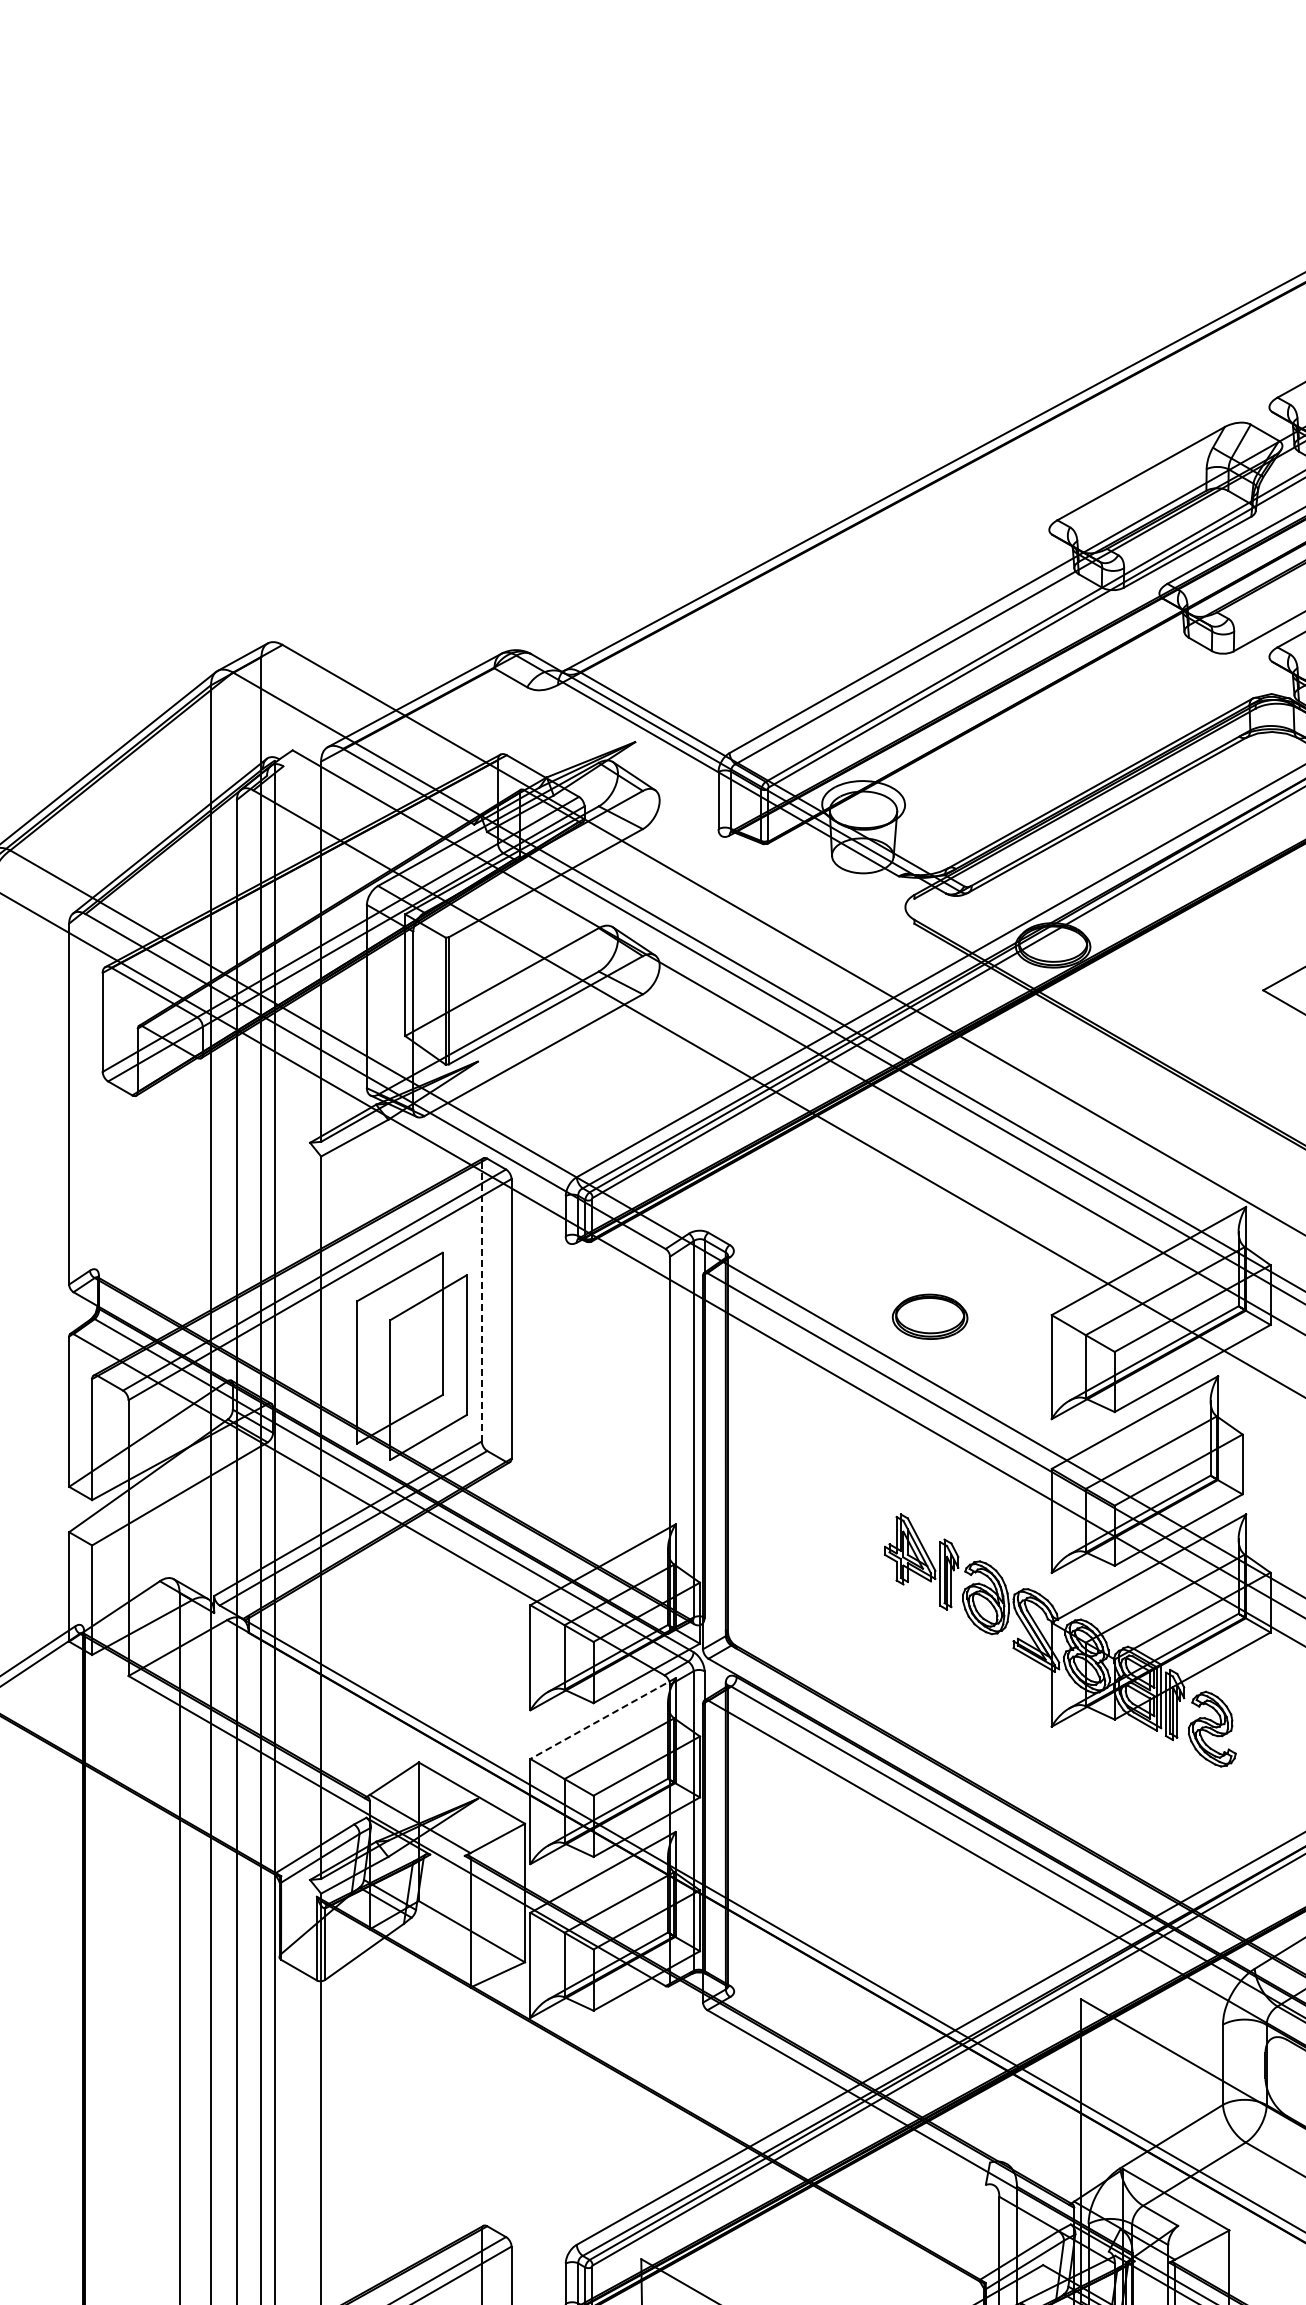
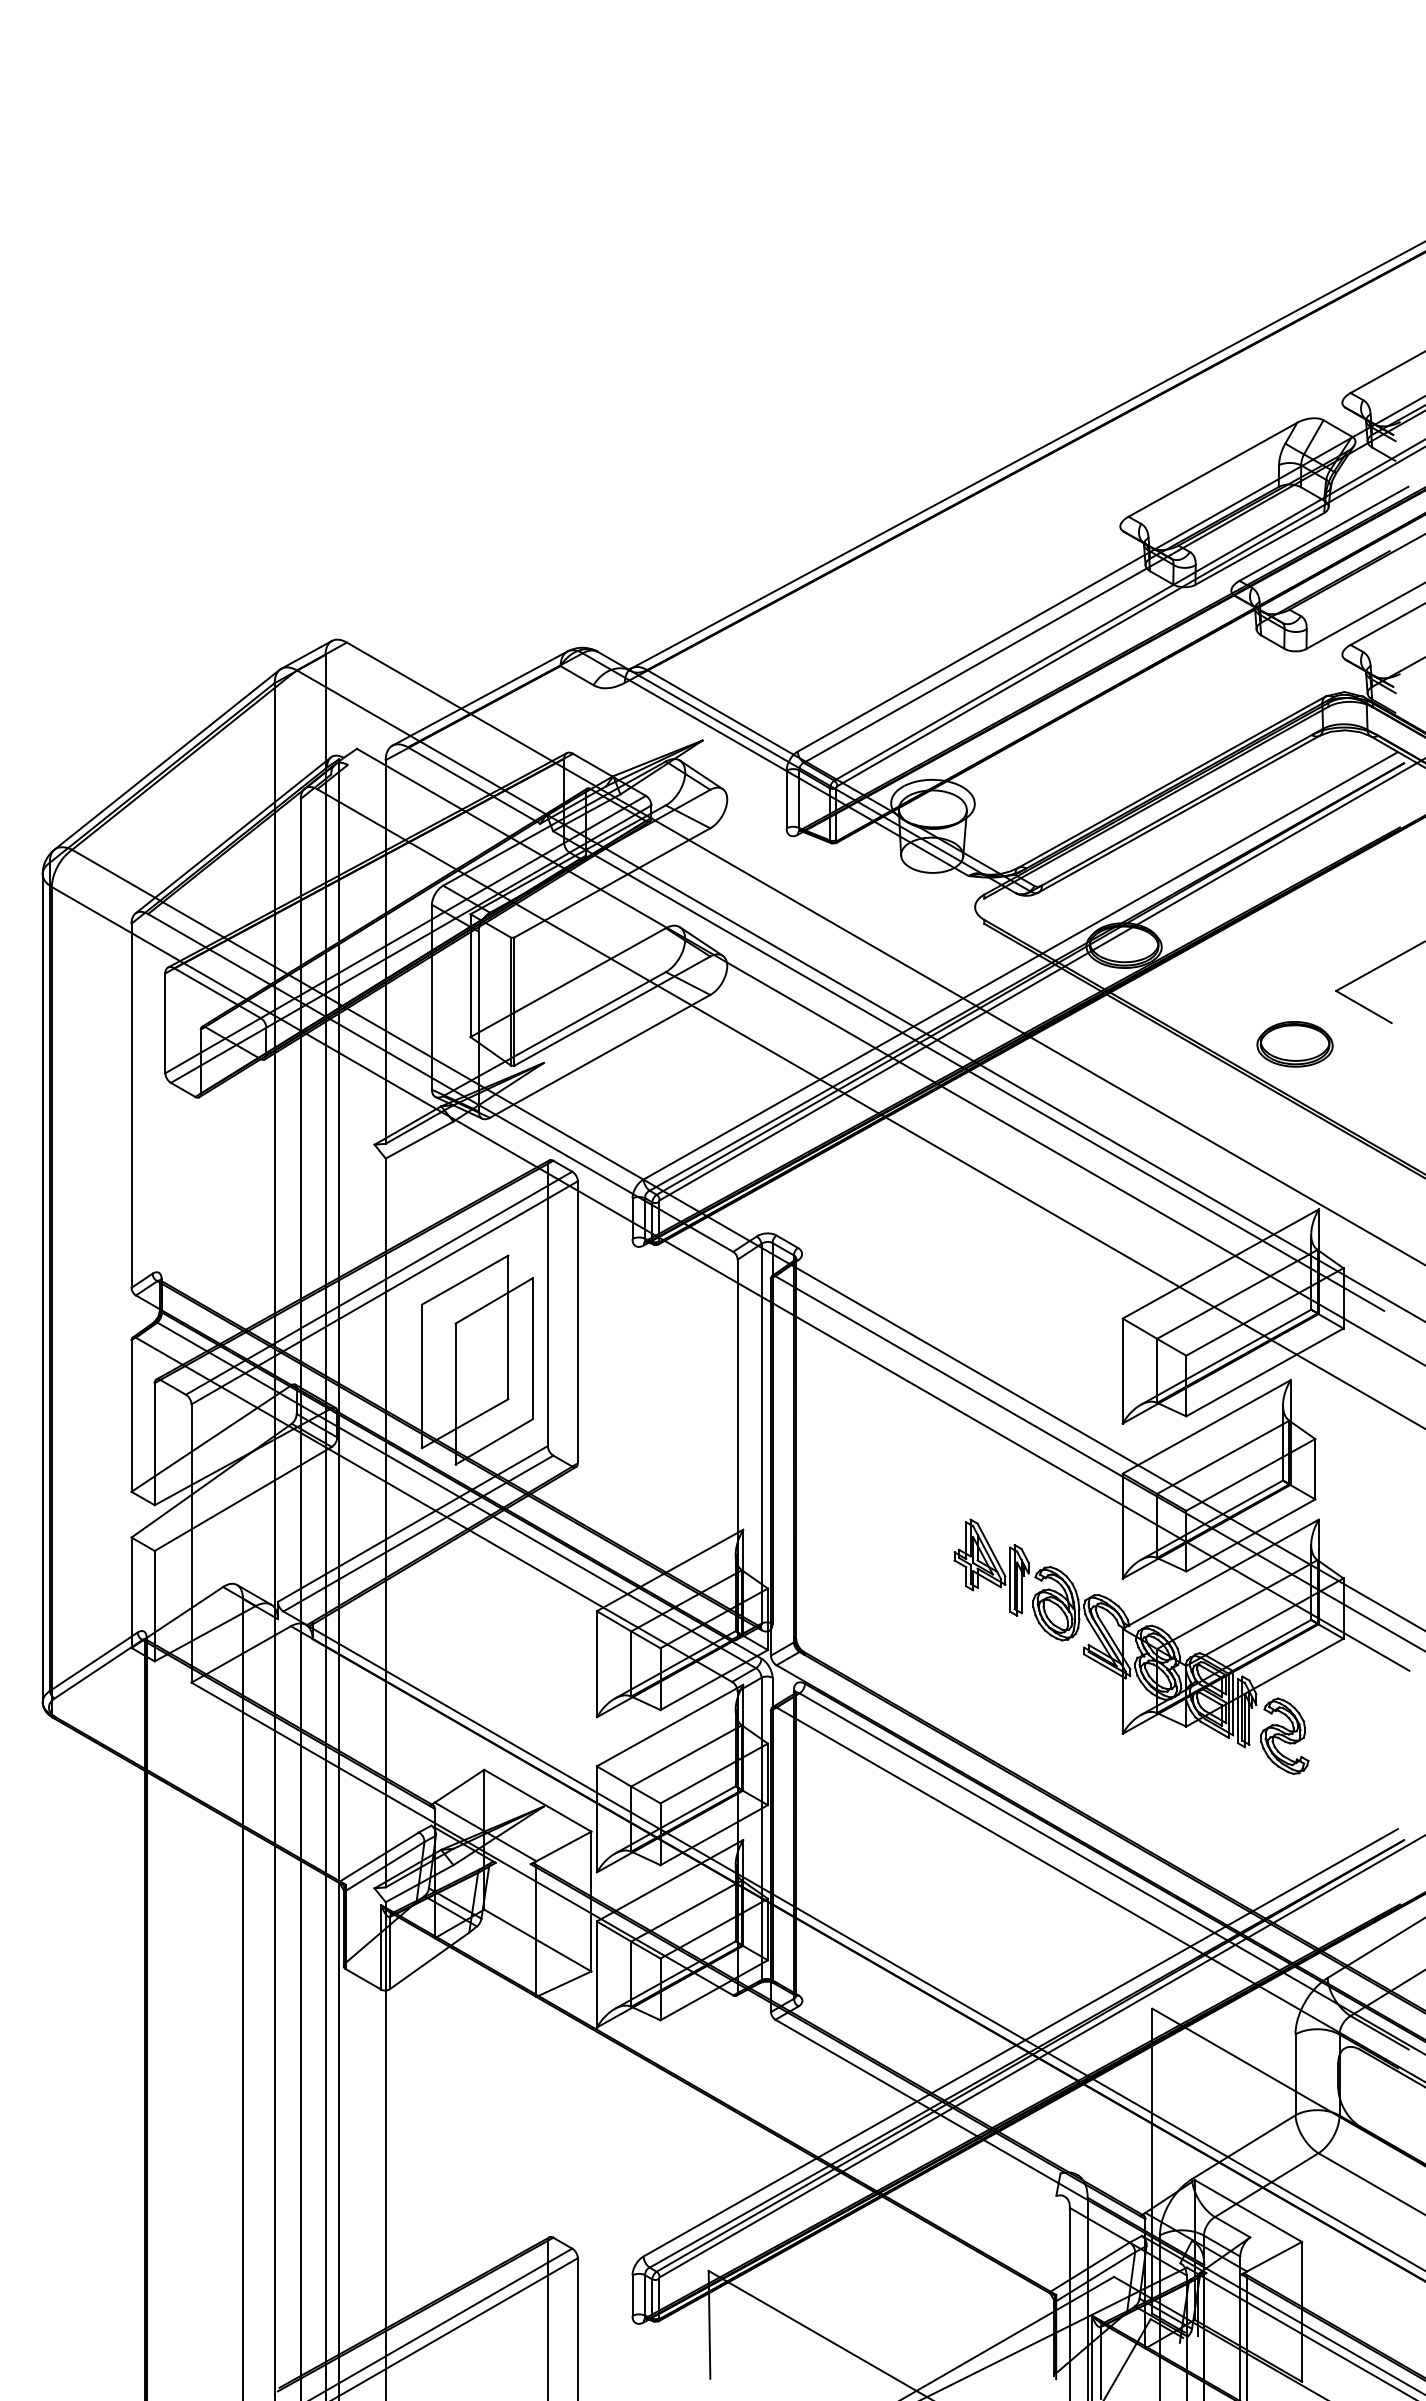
line: (481, 1301) -> (547, 1304), dashed -> solid
part: (929, 1317) -> (1294, 1044), moved
line: (603, 1718) -> (670, 1725), dashed -> solid

